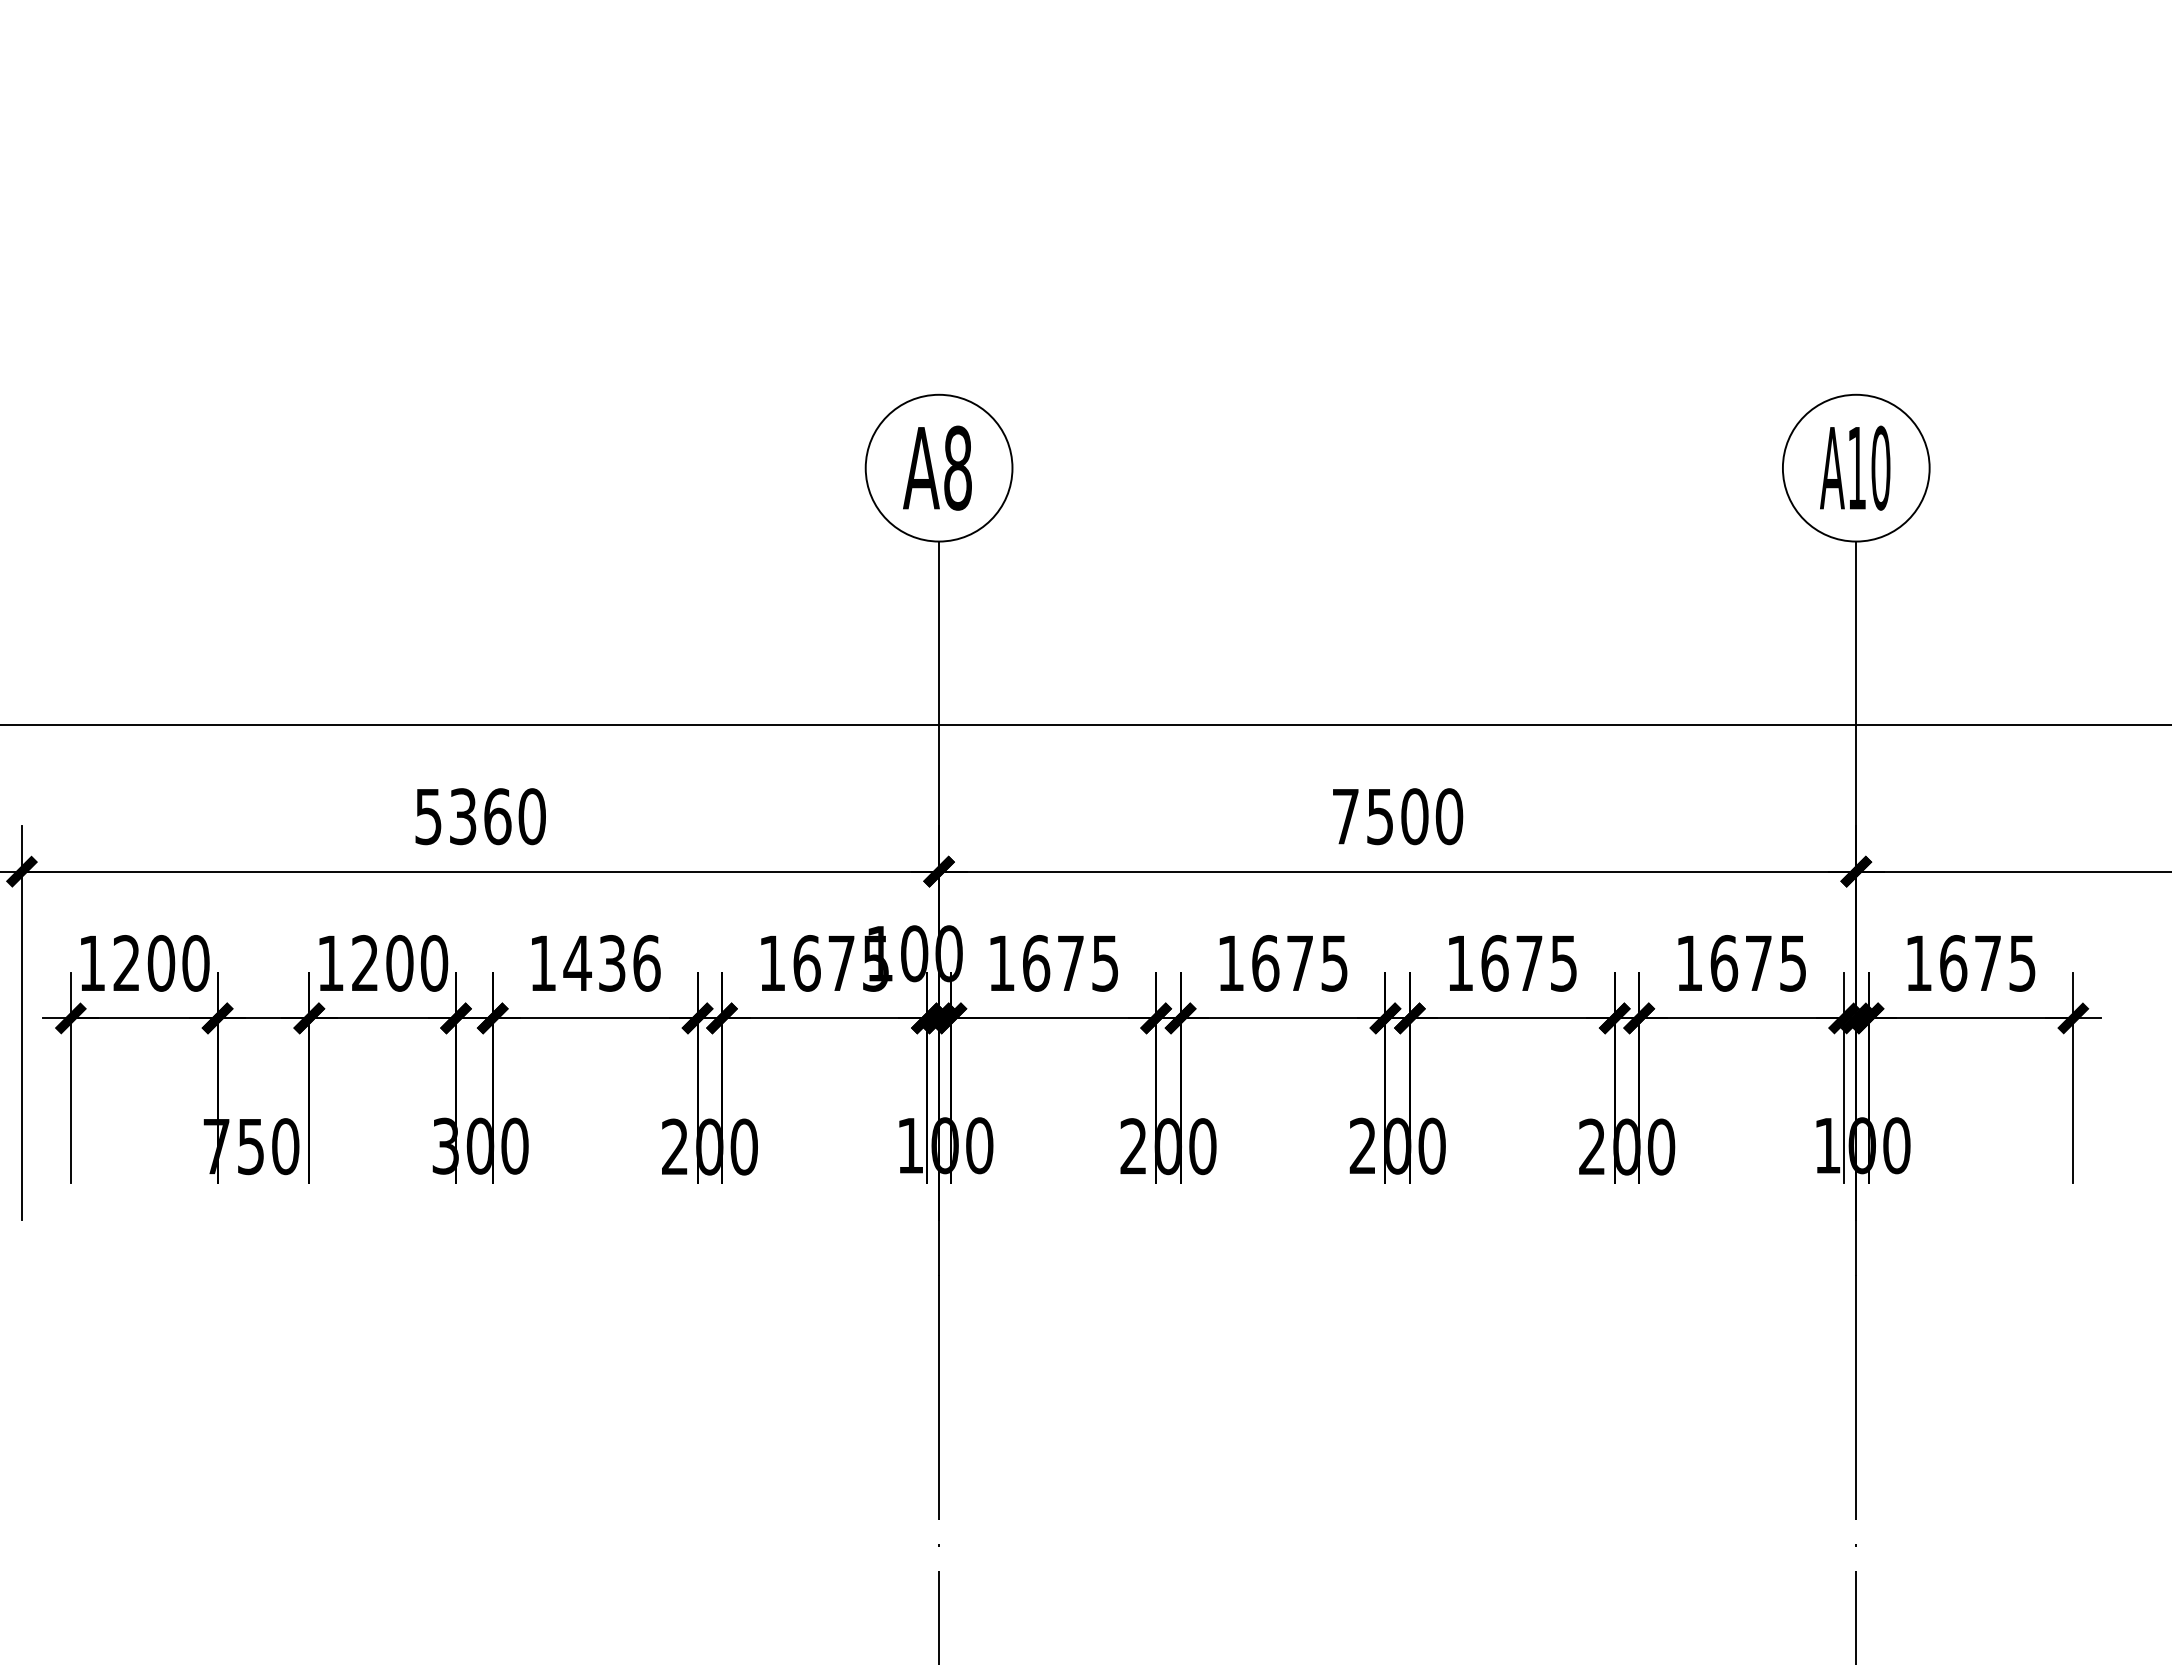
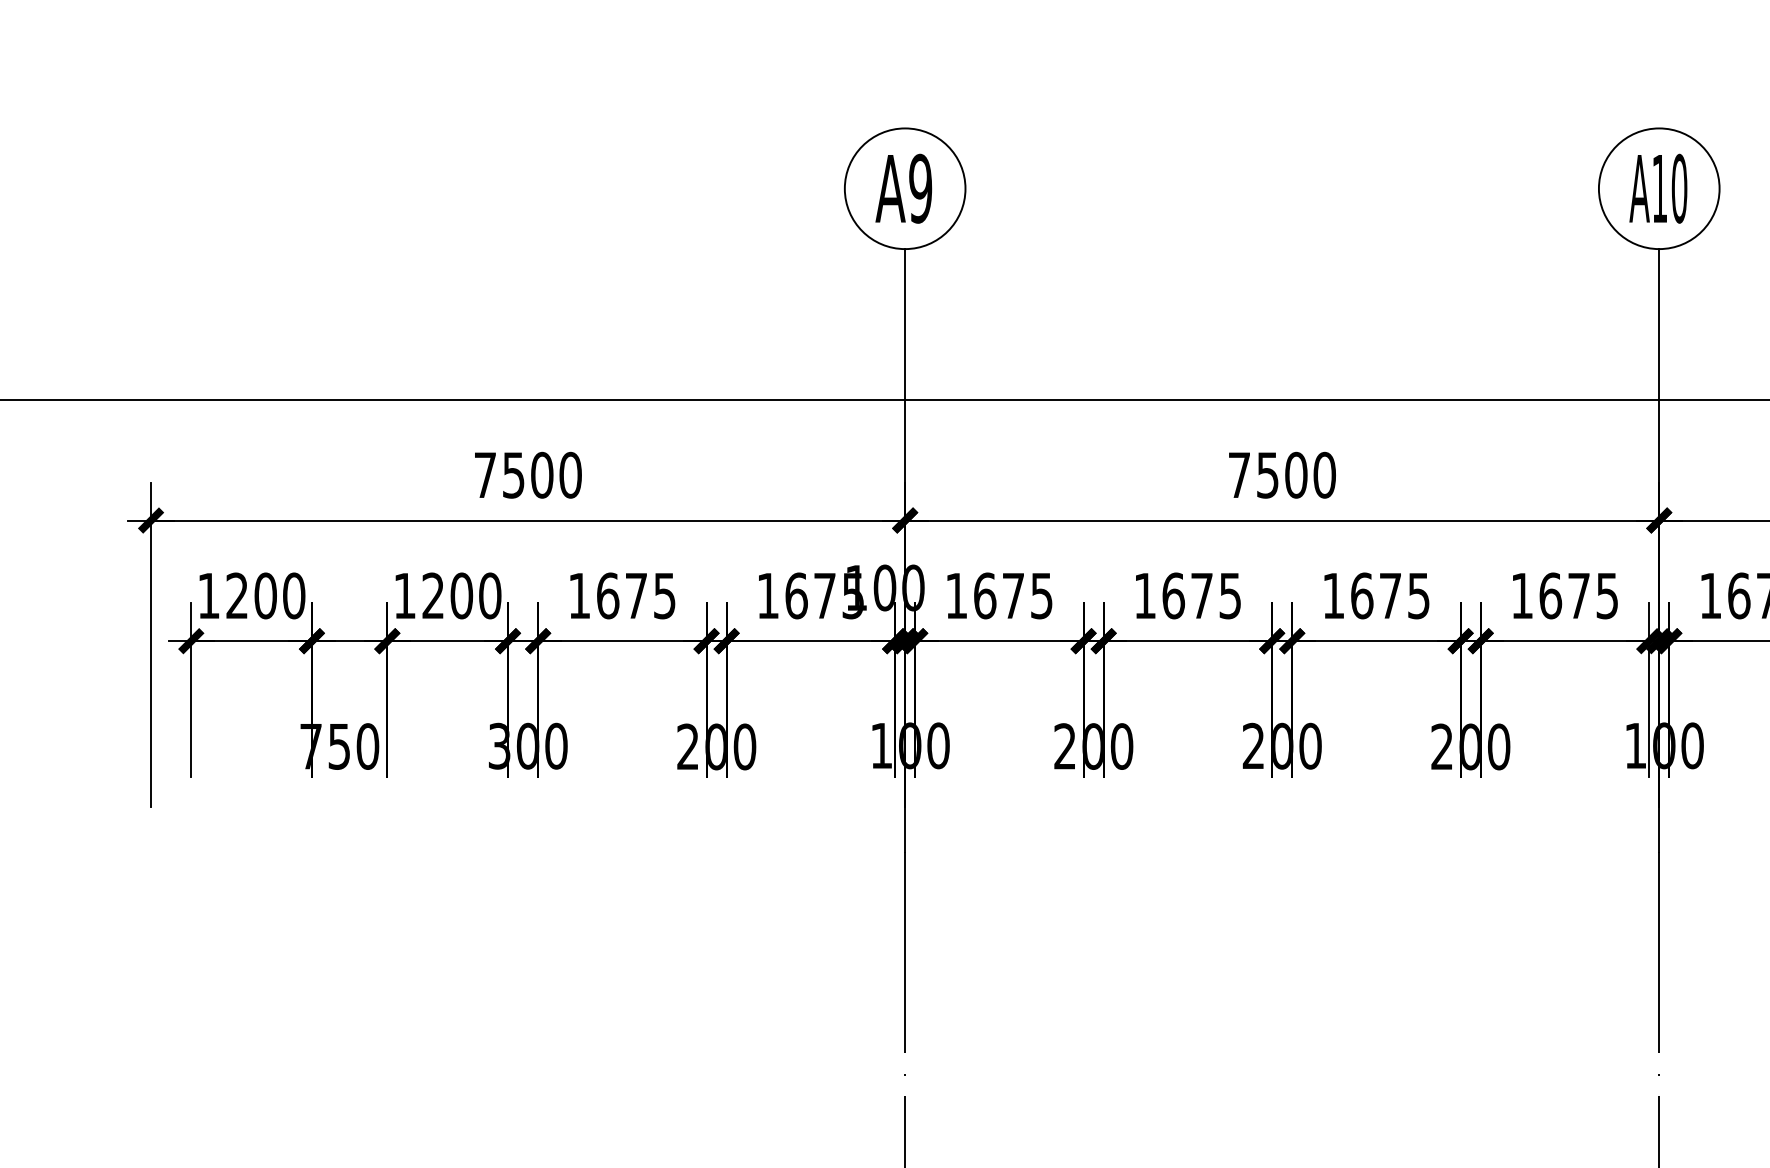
text: (957, 467) -> (920, 188), A8 -> A9
text: (463, 816) -> (514, 475), 5360 -> 7500
text: (611, 963) -> (635, 596), 1436 -> 1675

